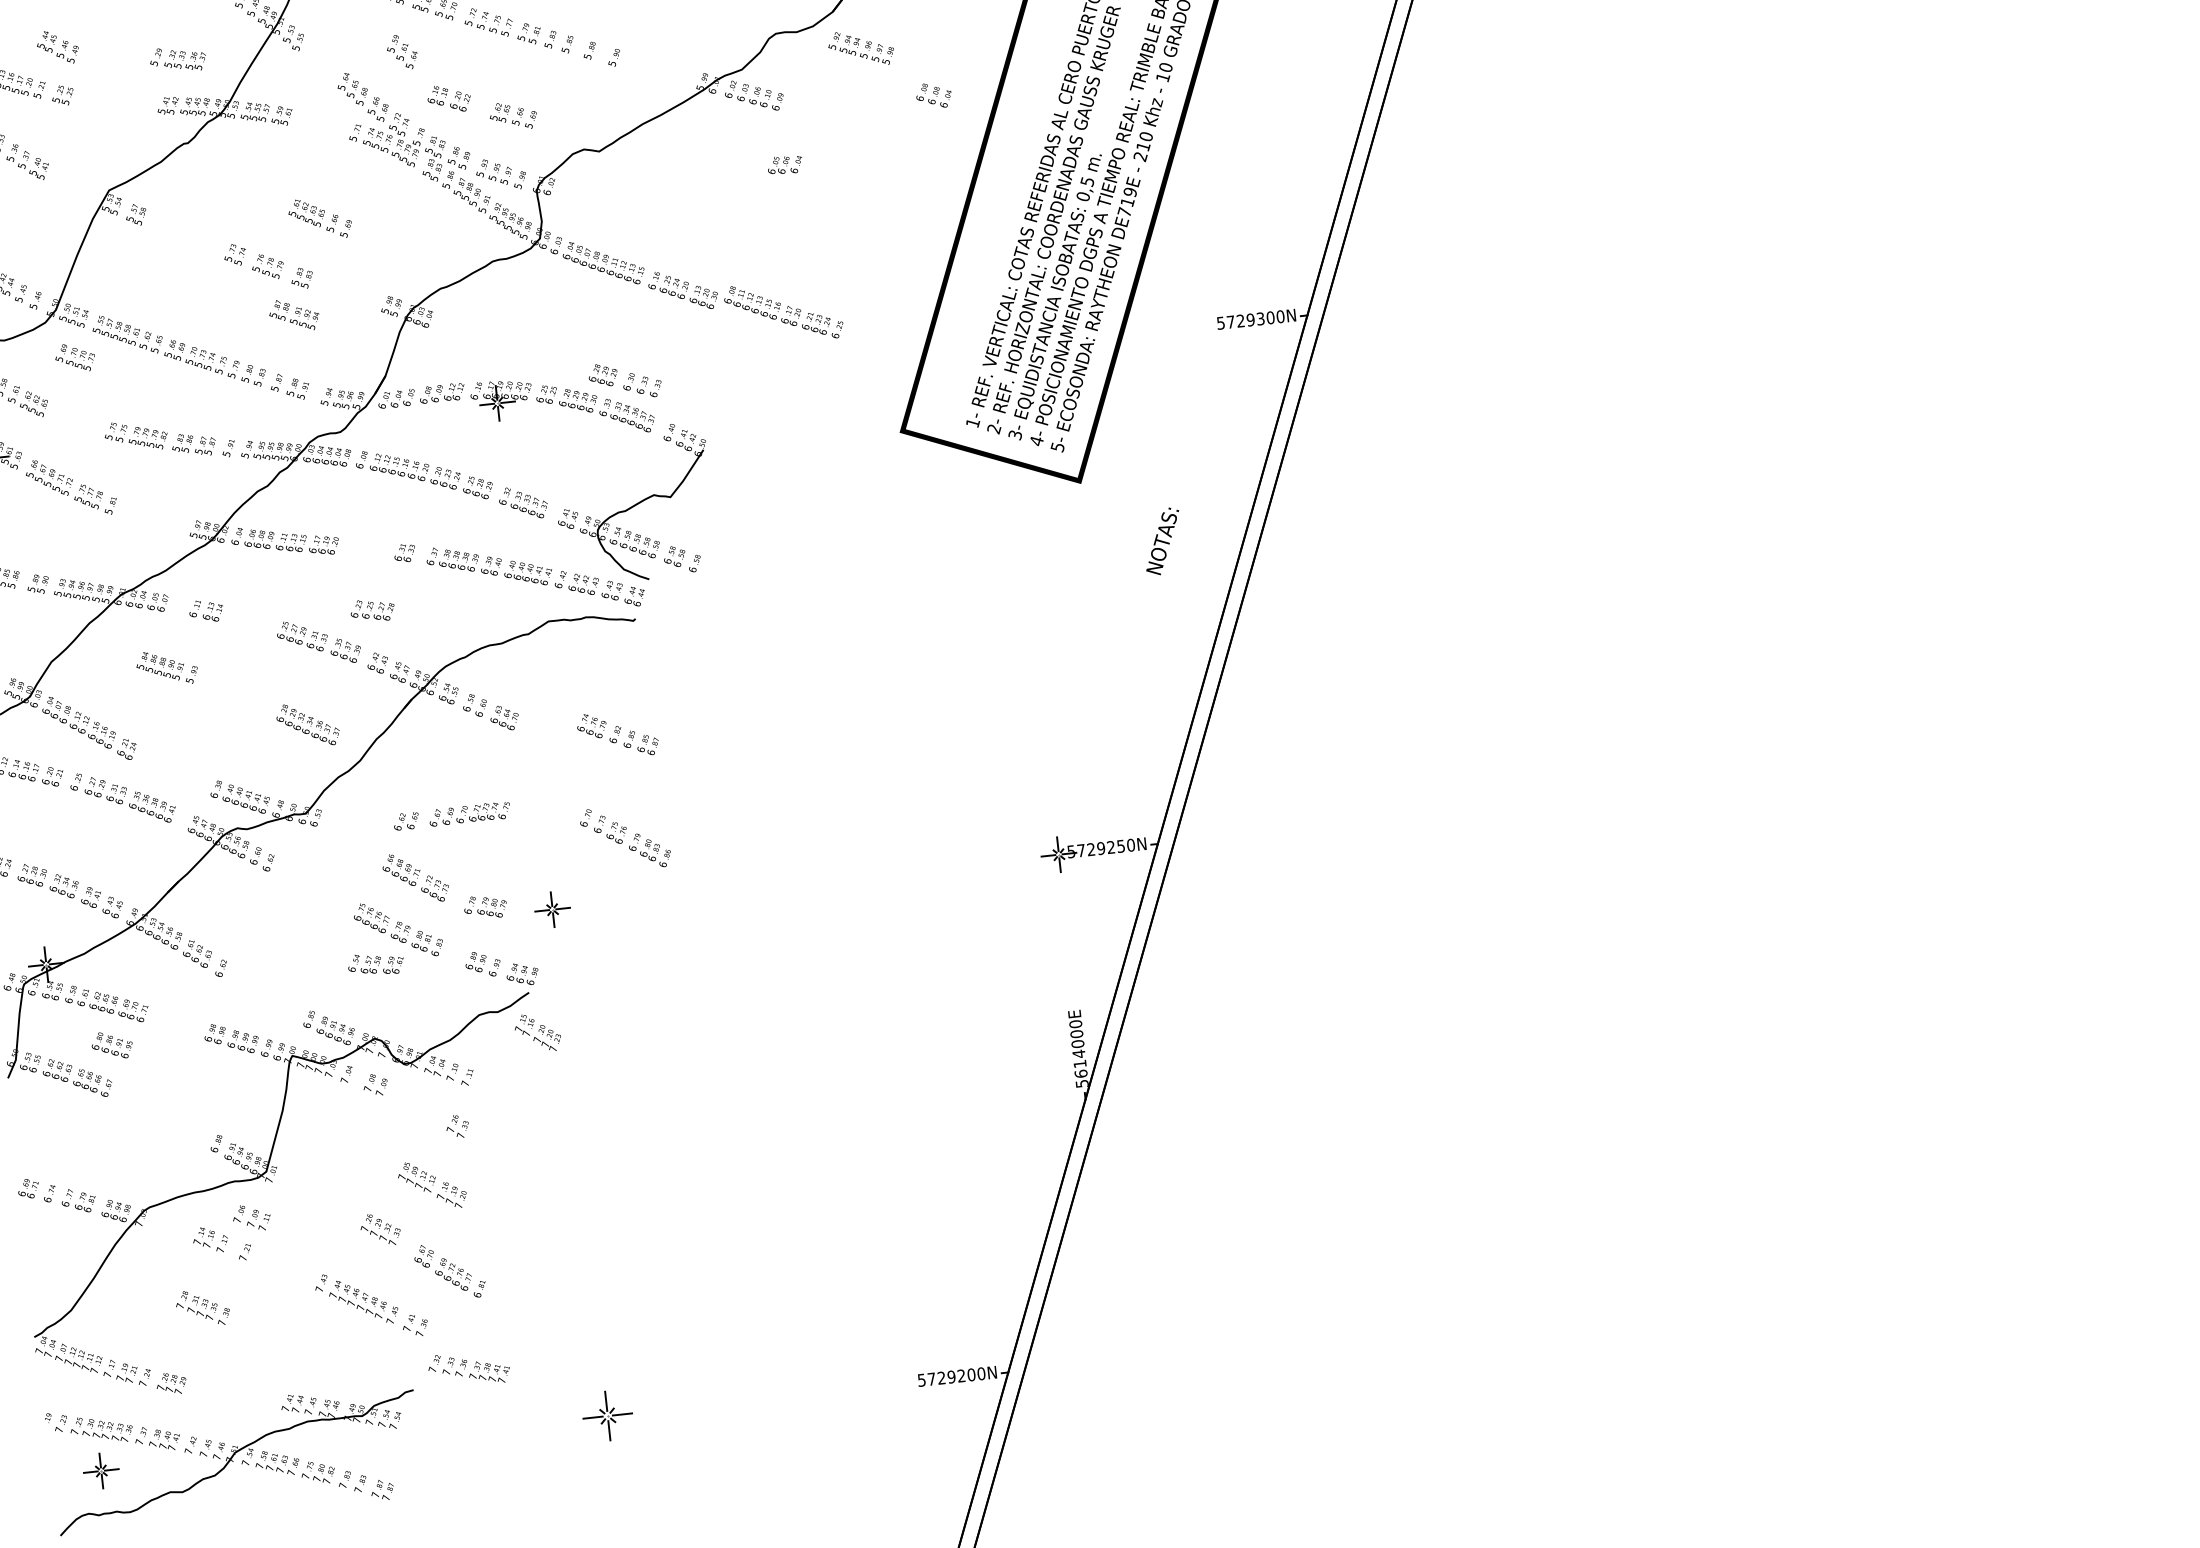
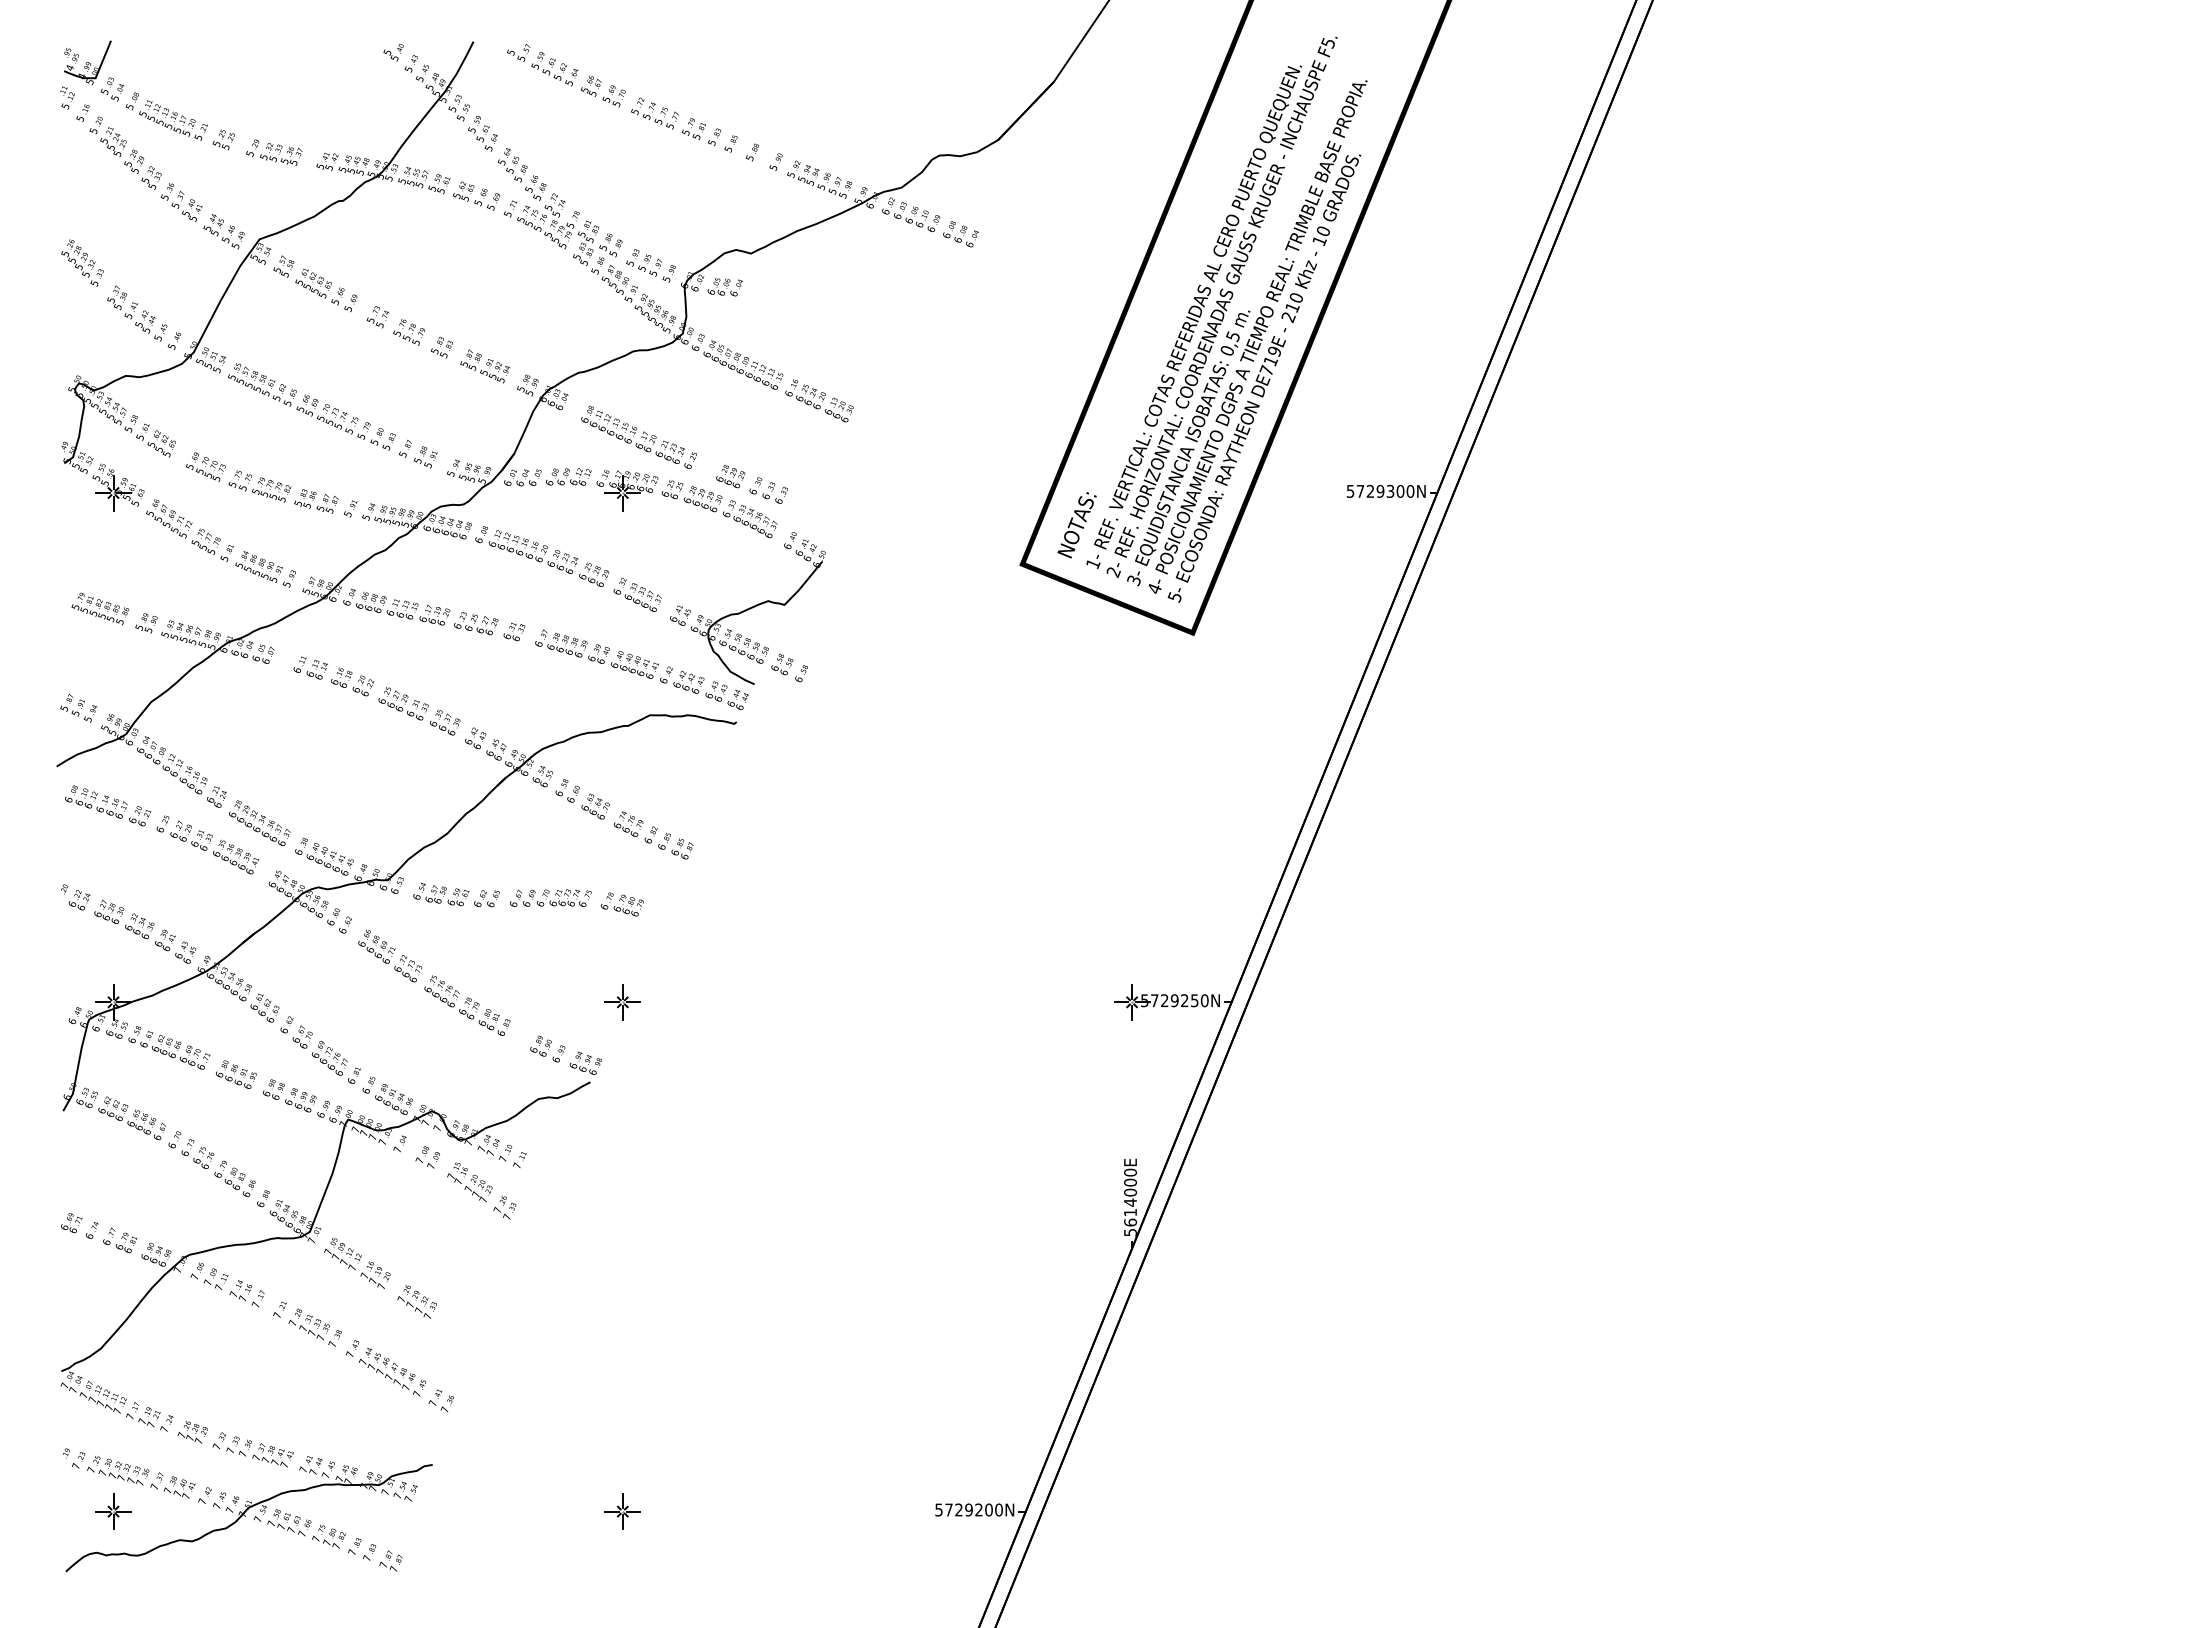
text: (57, 47) -> (223, 231), moved
text: (861, 48) -> (819, 179), moved
text: (401, 52) -> (482, 133), moved
text: (178, 59) -> (274, 152), moved
text: (933, 95) -> (960, 234), moved
text: (449, 98) -> (352, 681), moved
text: (513, 115) -> (476, 195), moved
text: (784, 165) -> (724, 287), moved
text: (320, 218) -> (326, 290), moved
text: (783, 311) -> (638, 436), moved
text: (293, 315) -> (484, 366), moved
text: (74, 357) -> (205, 466), moved
text: (1162, 541) -> (1076, 525), moved
text: (372, 610) -> (476, 623), moved
text: (166, 668) -> (265, 569), moved
text: (307, 724) -> (259, 822), moved
text: (617, 734) -> (653, 835), moved
text: (624, 837) -> (211, 1163), moved
text: (416, 877) -> (390, 955), moved
text: (485, 907) -> (622, 904), moved
text: (376, 964) -> (441, 894), moved
text: (537, 1033) -> (469, 1182), moved
text: (112, 1045) -> (236, 1074), moved
text: (432, 1184) -> (357, 1262), moved
text: (251, 1217) -> (209, 1275), moved
text: (449, 1271) -> (326, 1054), moved
text: (202, 1308) -> (314, 1327), moved
text: (468, 1368) -> (252, 1449), moved
part: (607, 1415) -> (622, 1511), size x0.71

